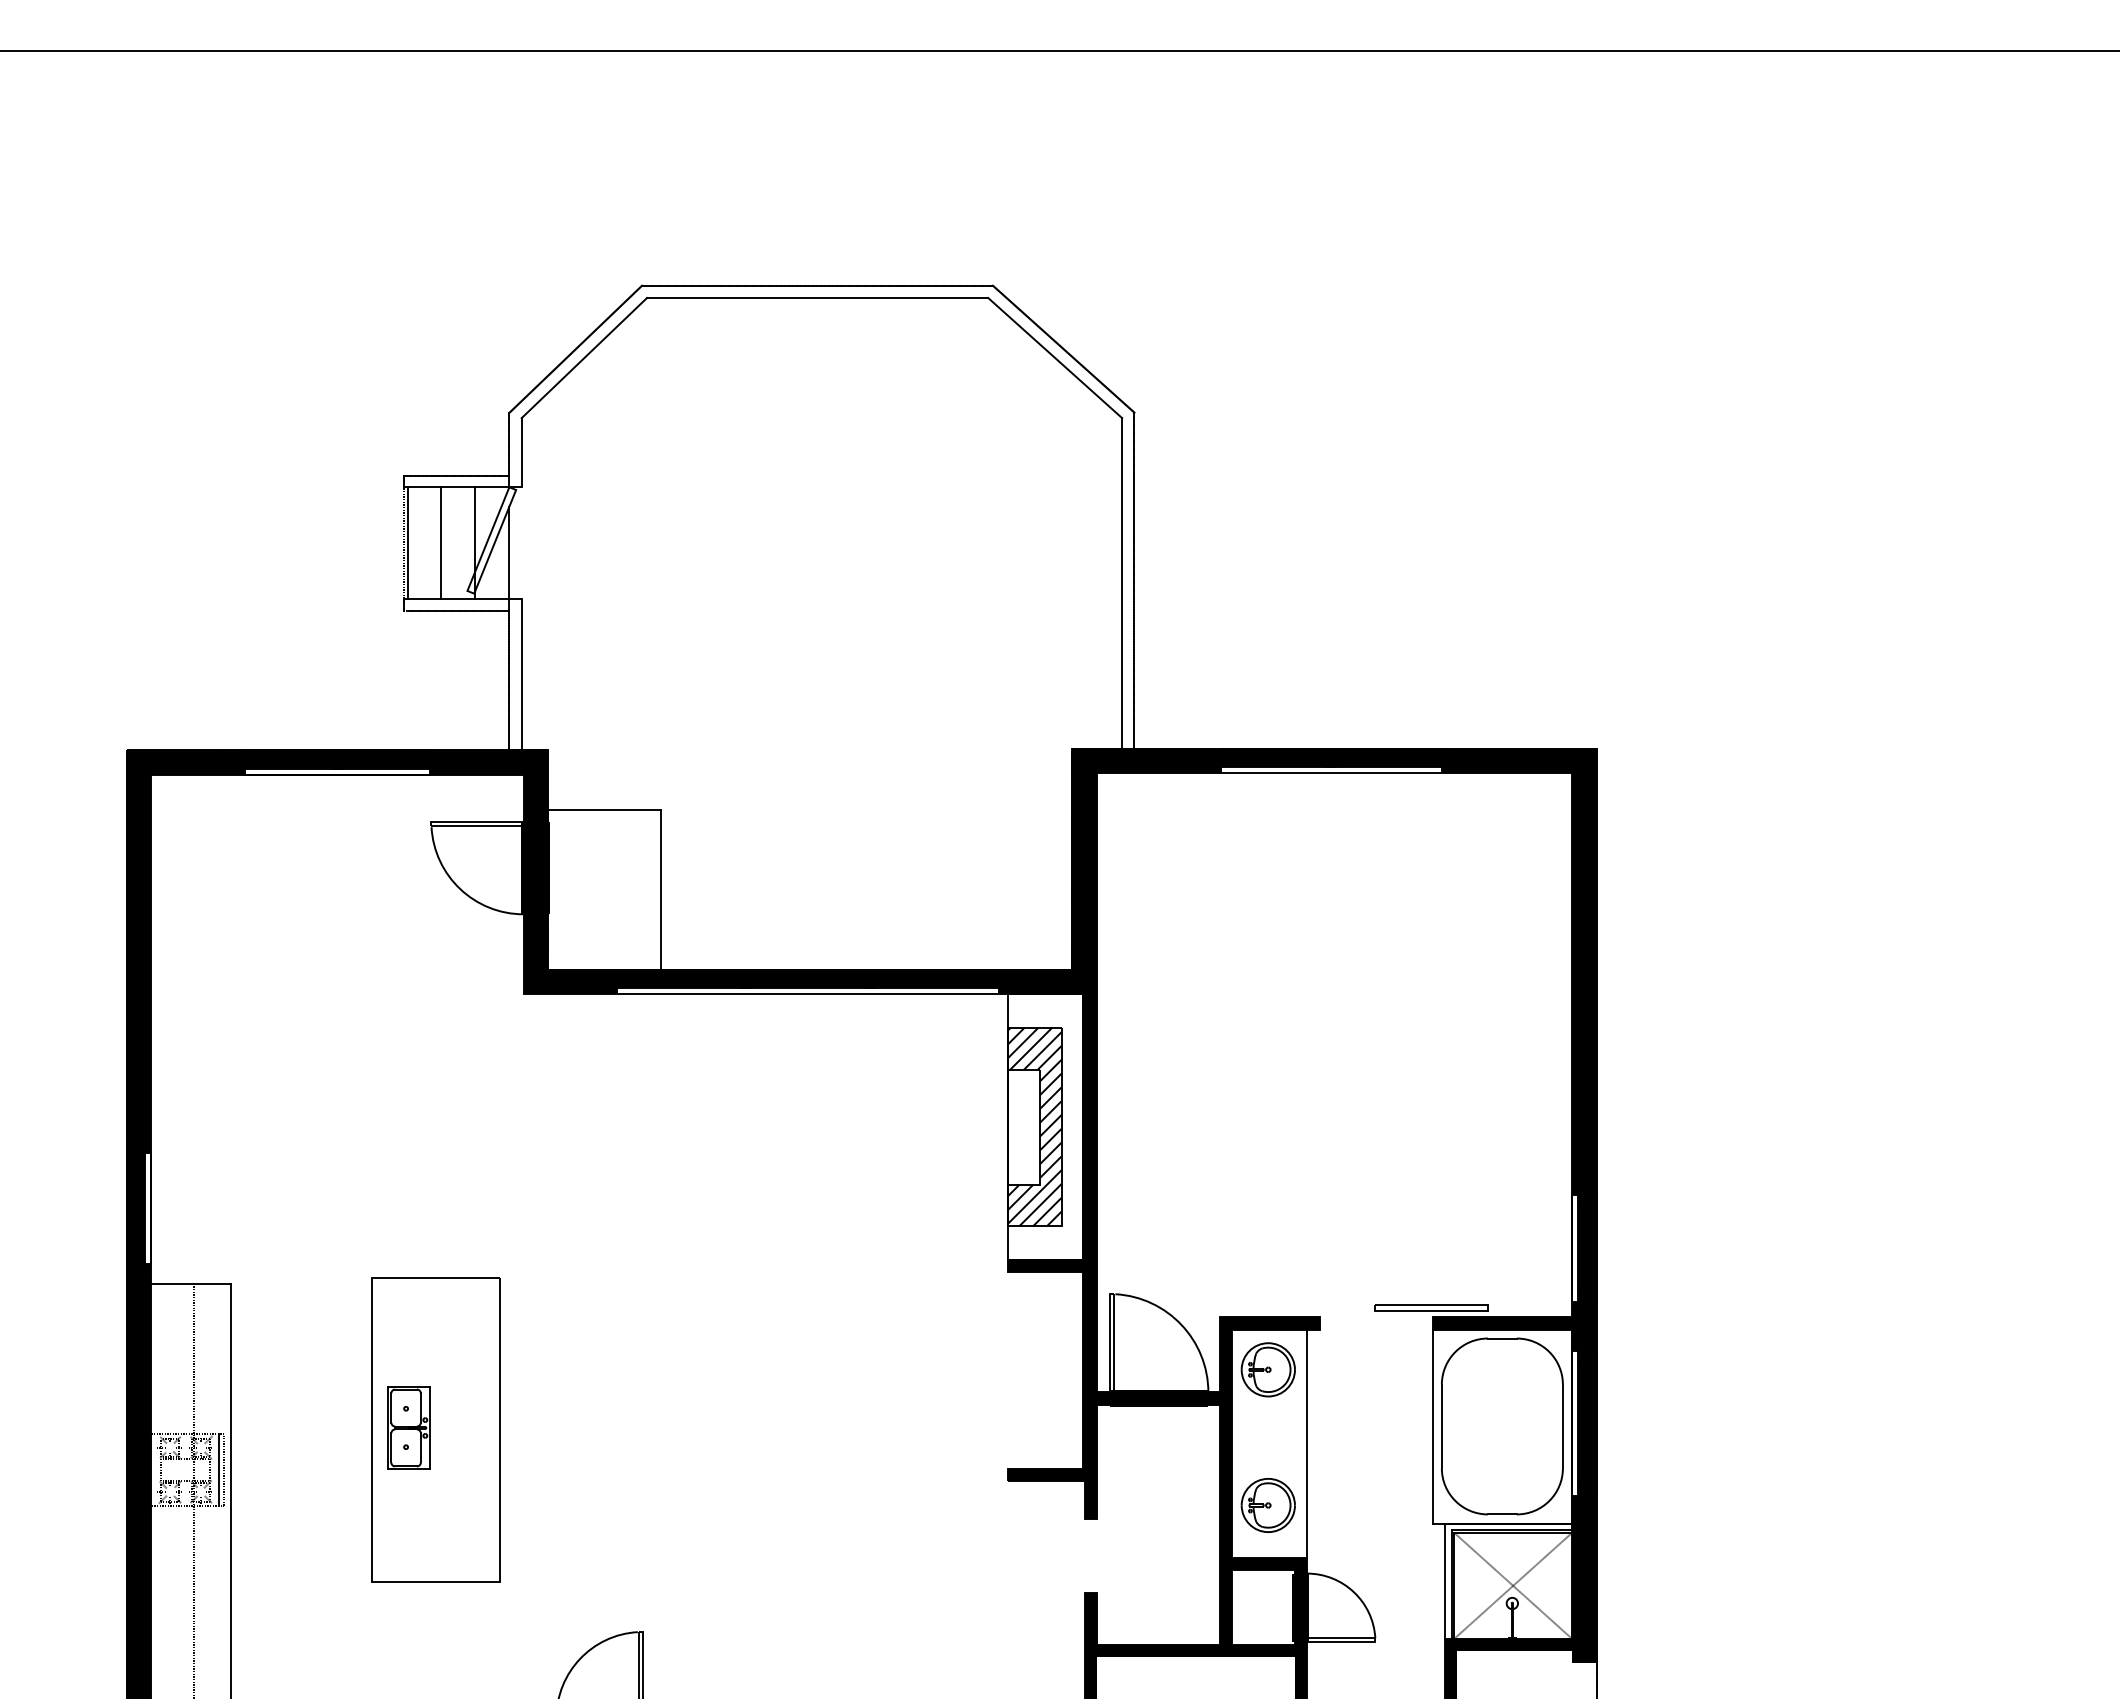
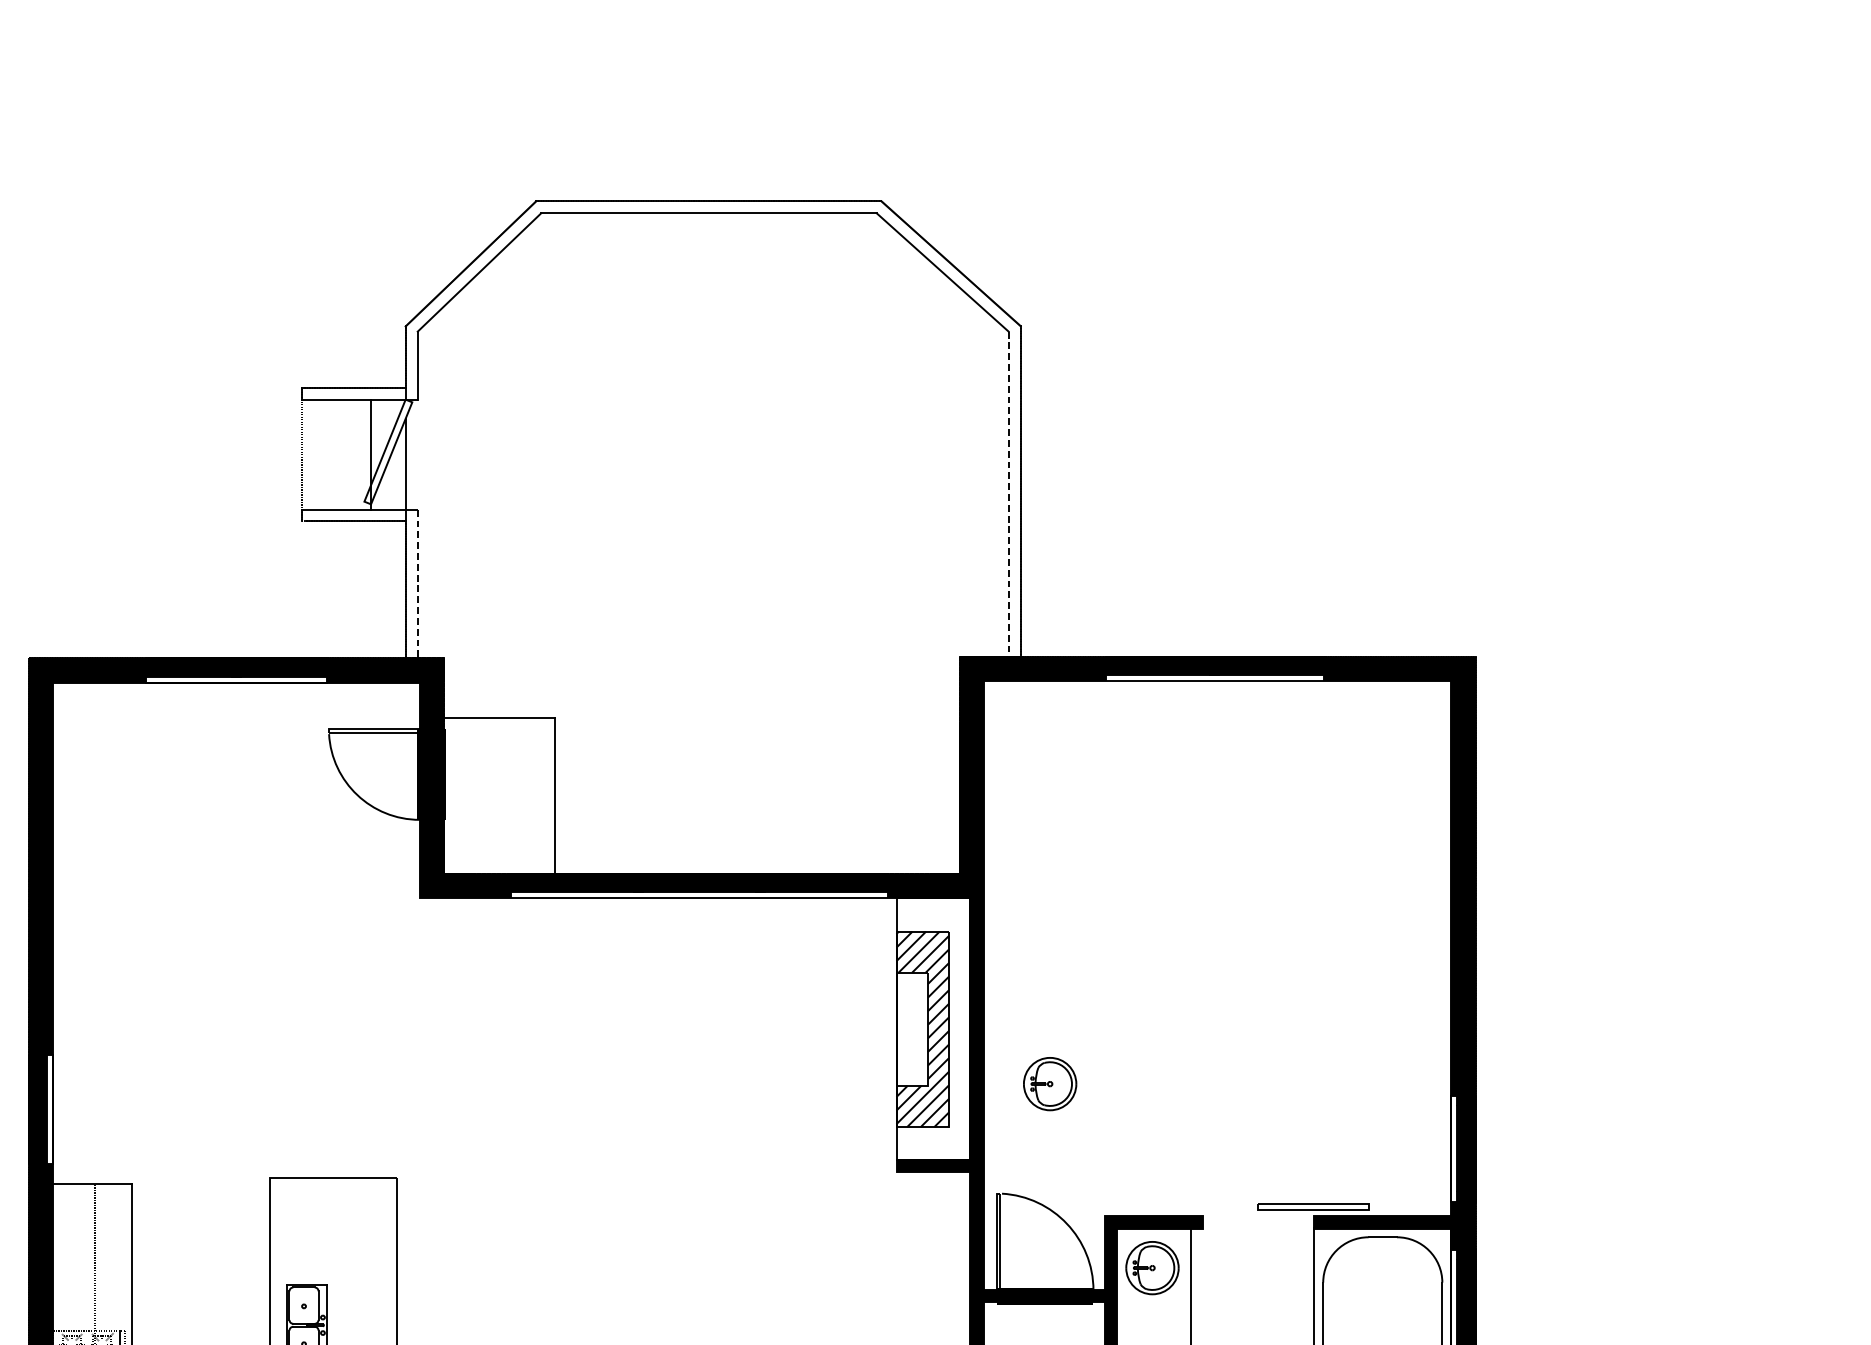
line: (407, 543) -> (305, 454), removed
line: (441, 543) -> (338, 454), removed
line: (1122, 583) -> (1008, 494), solid -> dashed
line: (521, 674) -> (417, 583), solid -> dashed
part: (1163, 1182) -> (1049, 1083), added

